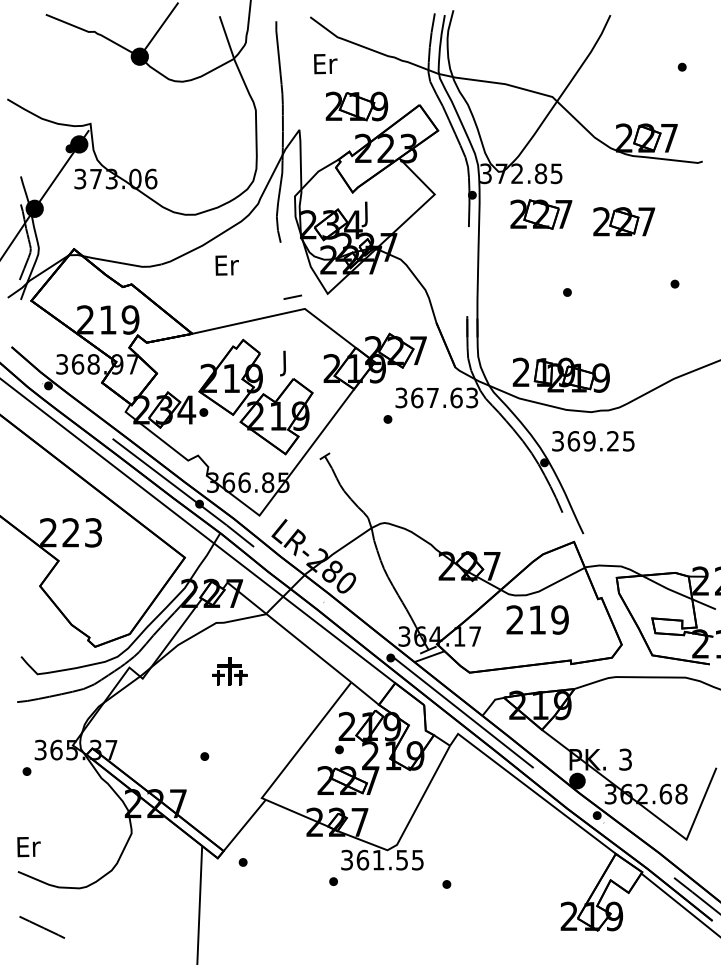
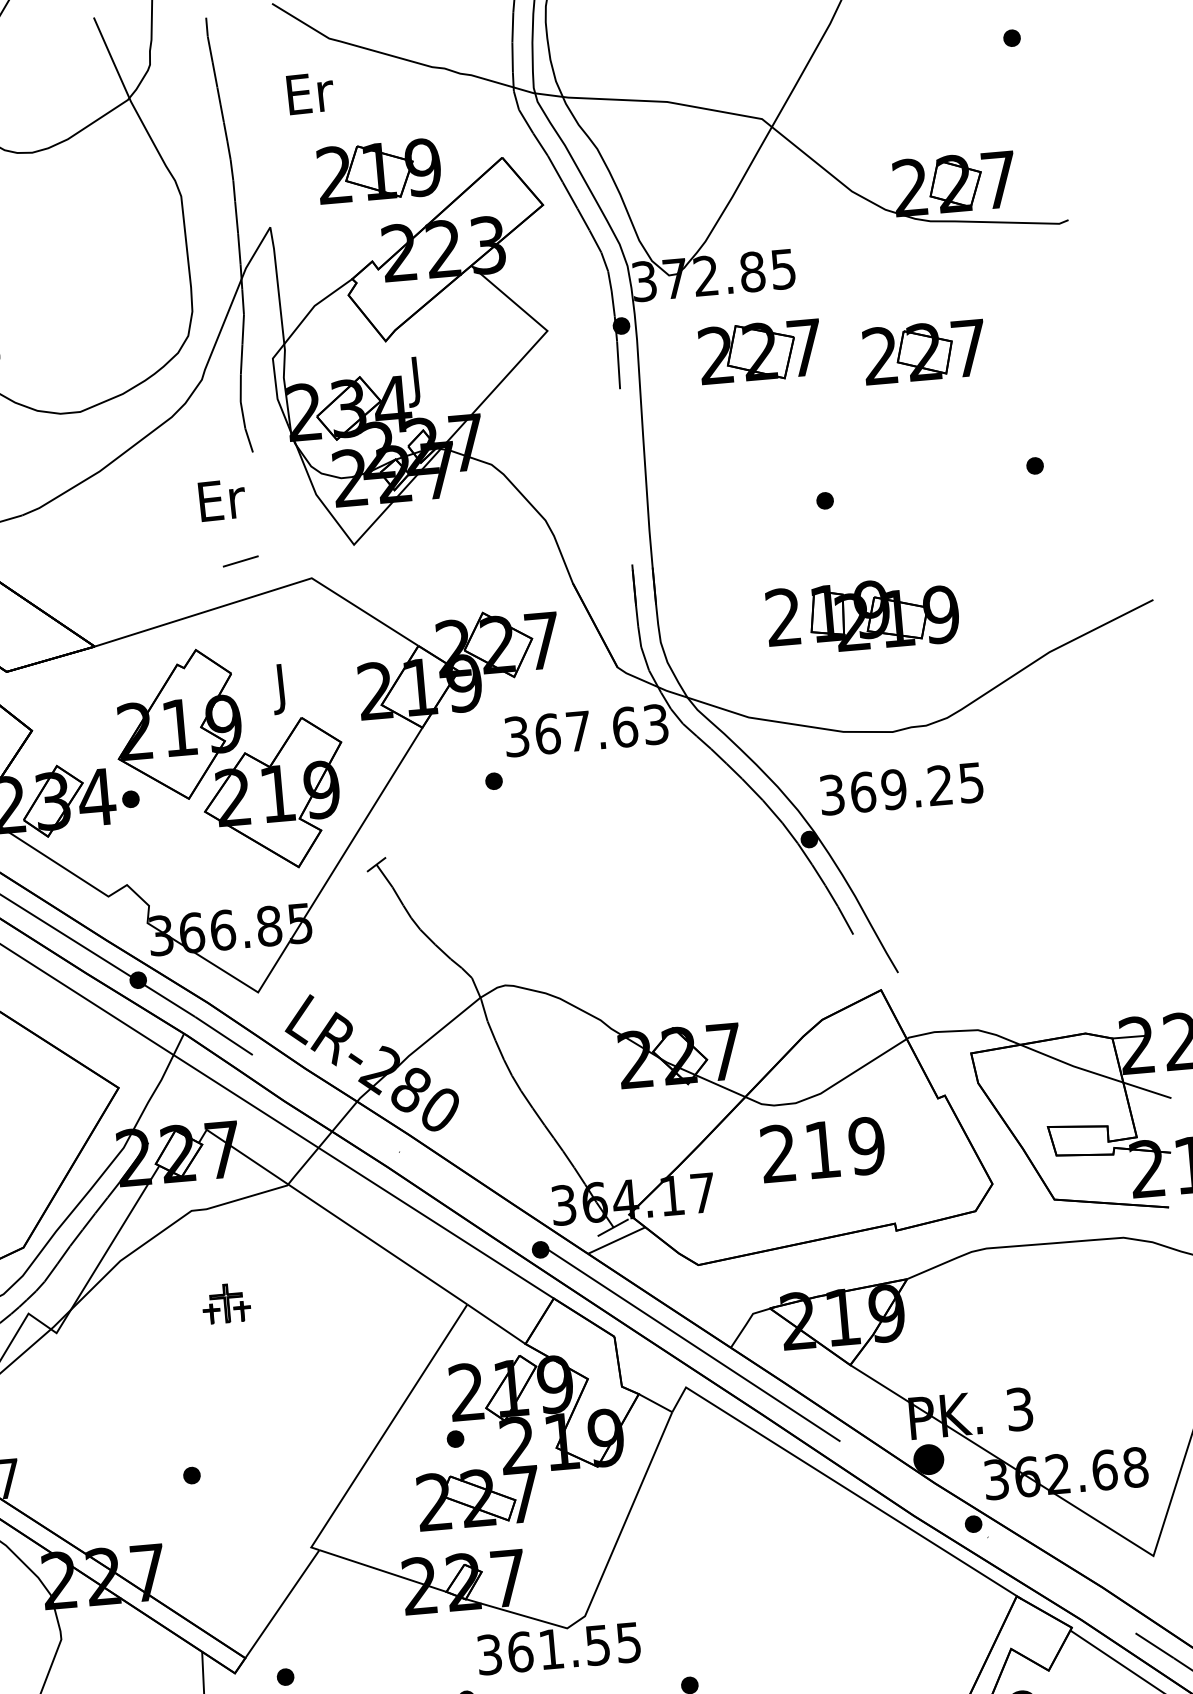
text: (226, 265) -> (220, 500), moved
line: (292, 296) -> (240, 559), moved
part: (560, 374) -> (860, 614), moved
part: (229, 671) -> (225, 1304), size x0.7

